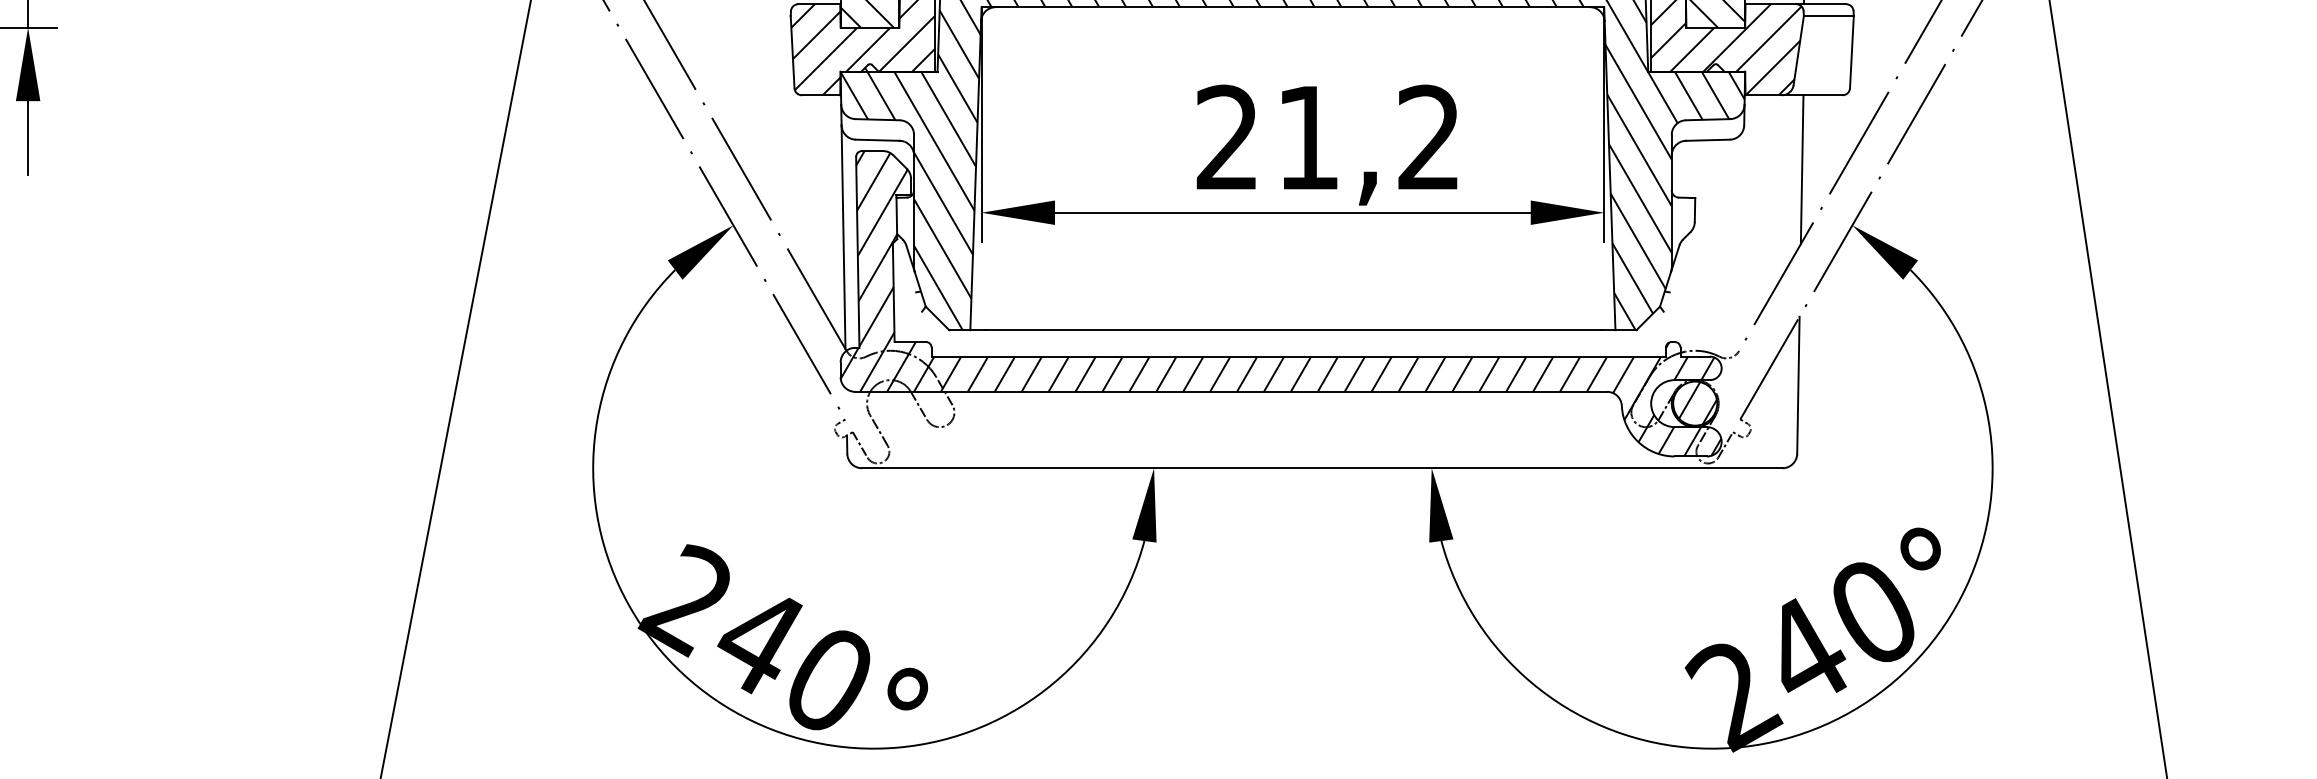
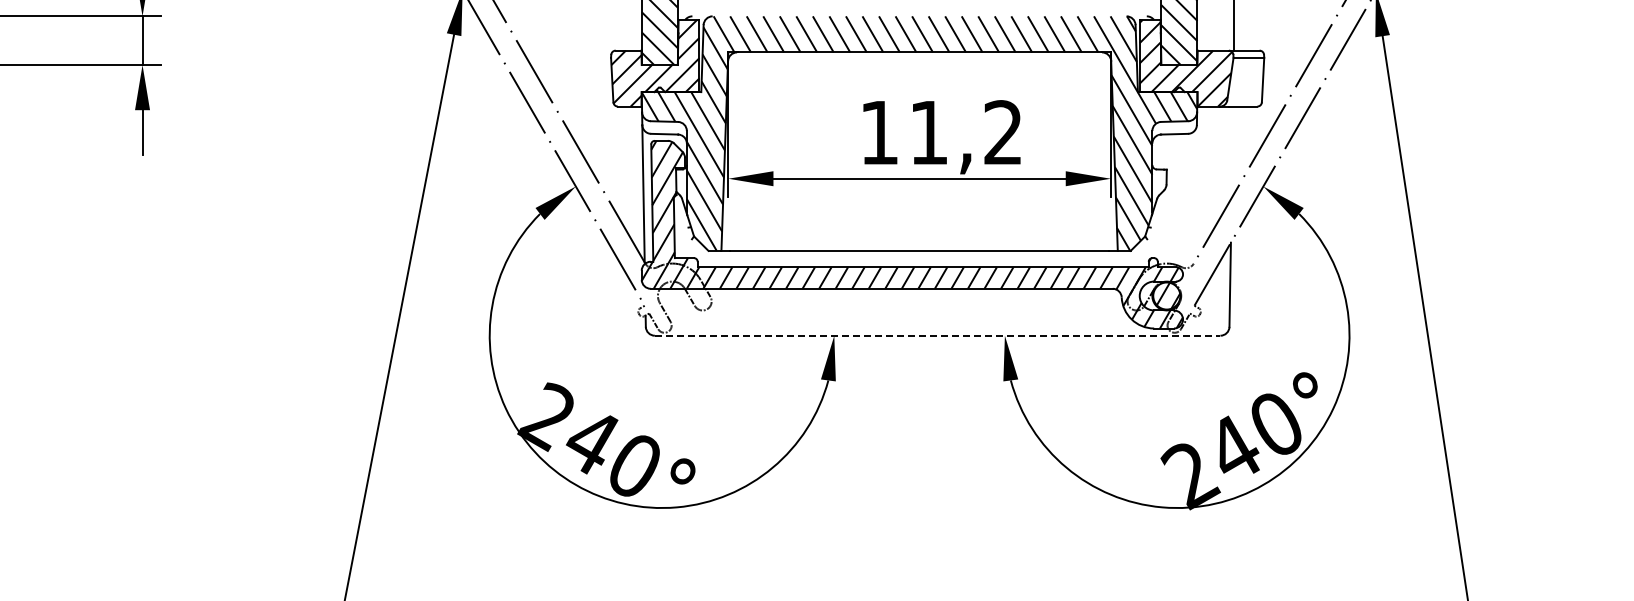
text: (1225, 137) -> (878, 132), 21,2 -> 11,2
line: (1802, 170) -> (1232, 152), removed
line: (1322, 467) -> (937, 335), solid -> dashed

